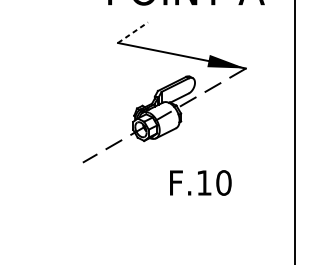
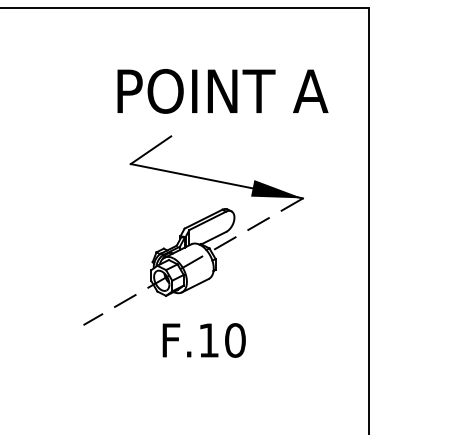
line: (133, 32) -> (151, 149), dashed -> solid
text: (200, 183) -> (203, 340), moved

